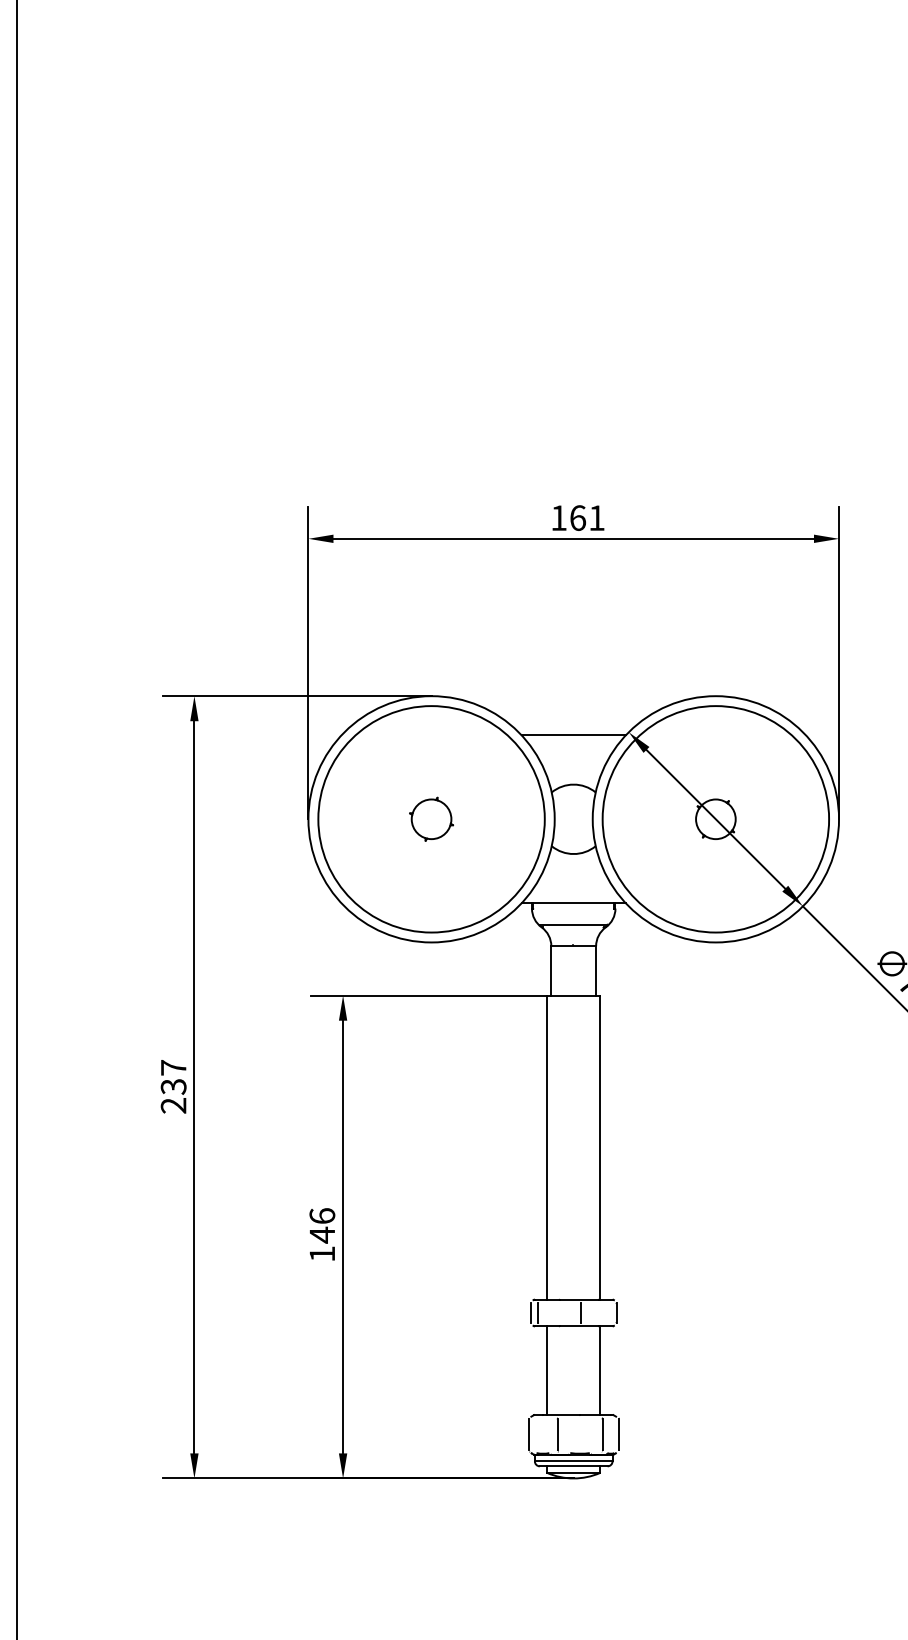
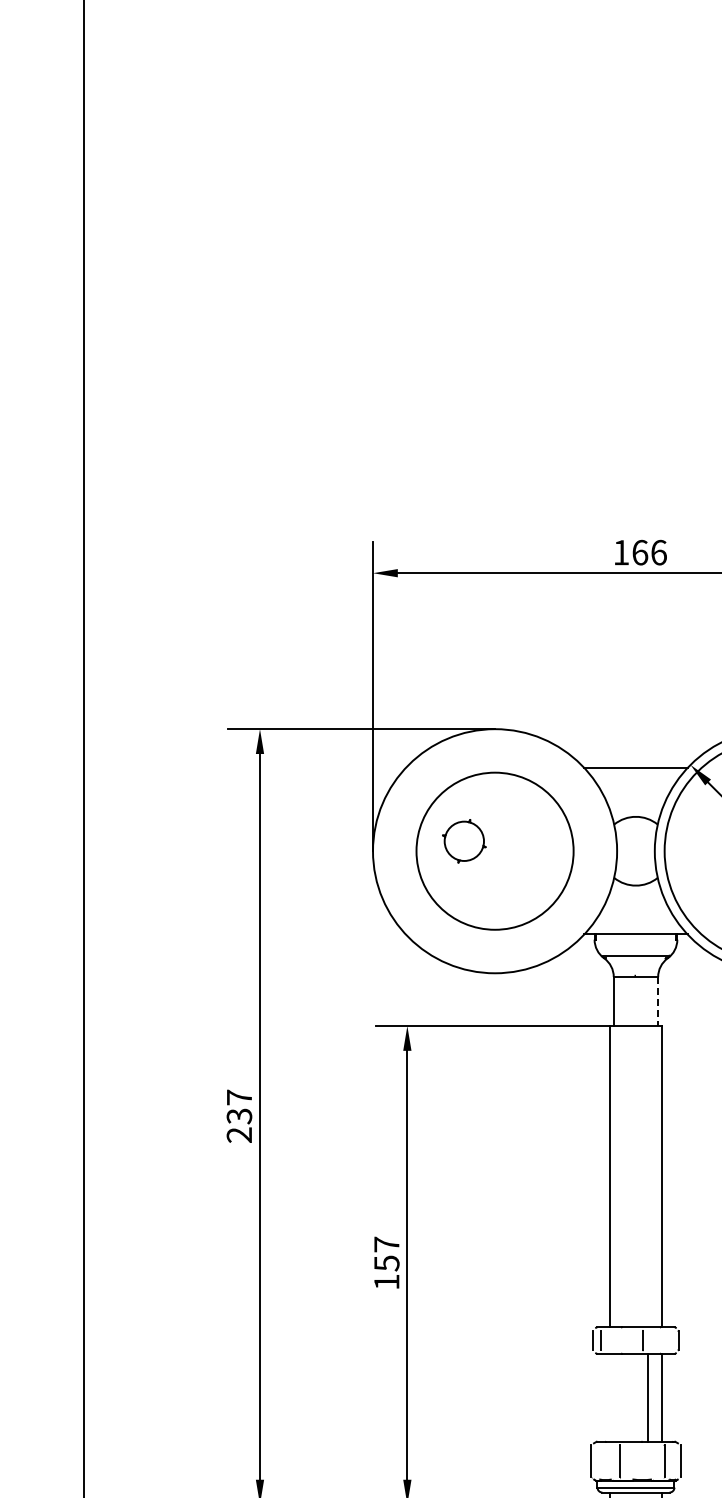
text: (596, 517) -> (658, 552), 161 -> 166
part: (431, 818) -> (464, 840), moved
circle: (431, 819) -> (494, 851), size x0.7
line: (596, 970) -> (658, 1001), solid -> dashed
text: (322, 1225) -> (386, 1253), 146 -> 157
line: (547, 1370) -> (648, 1397), moved

